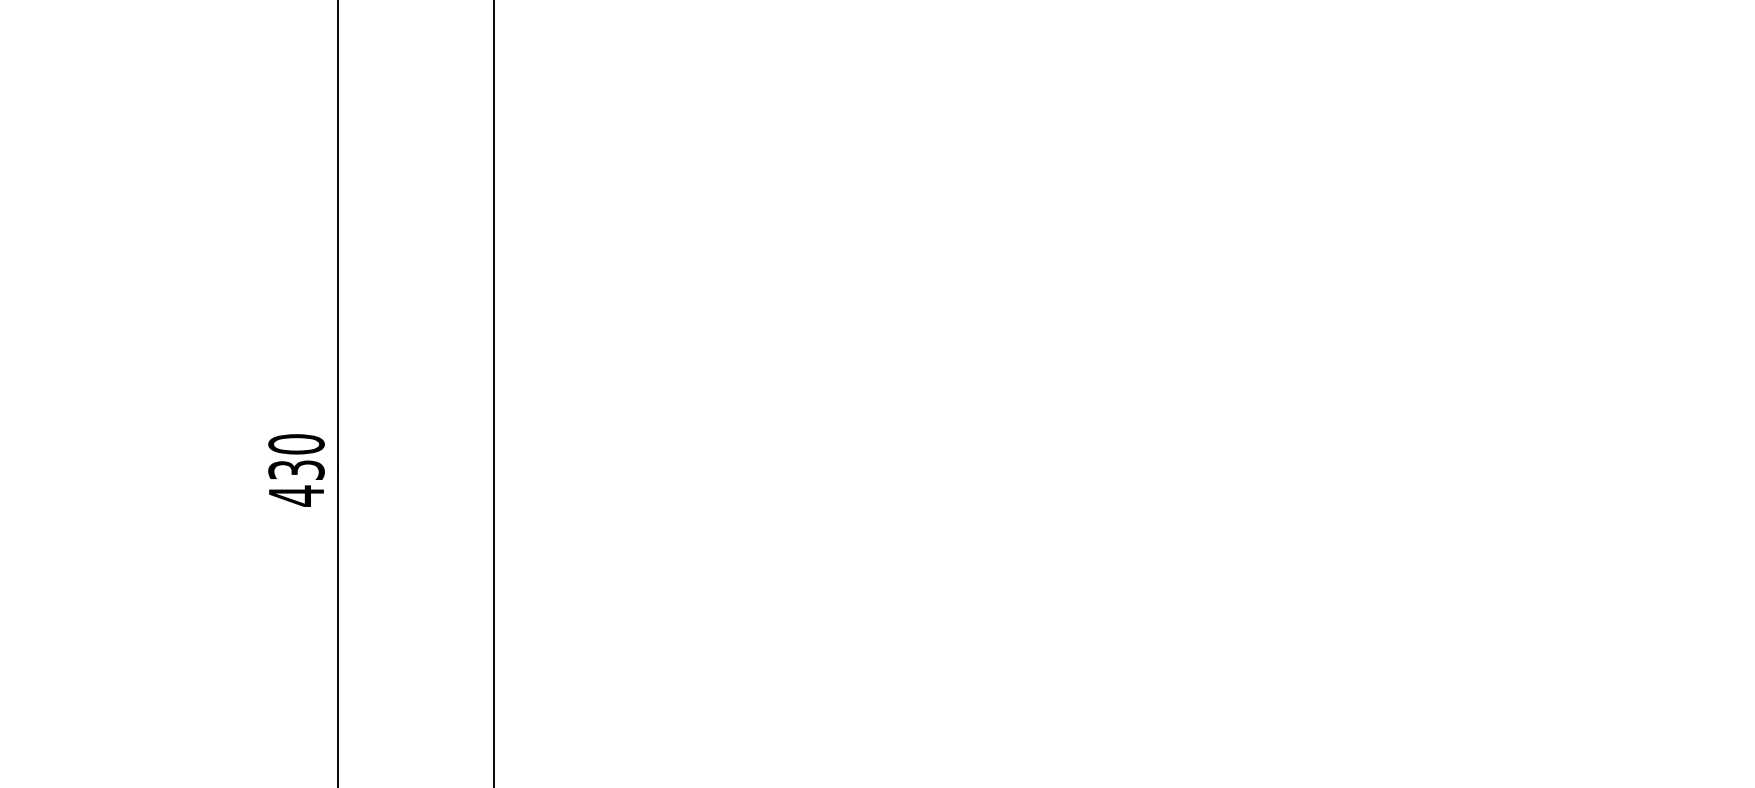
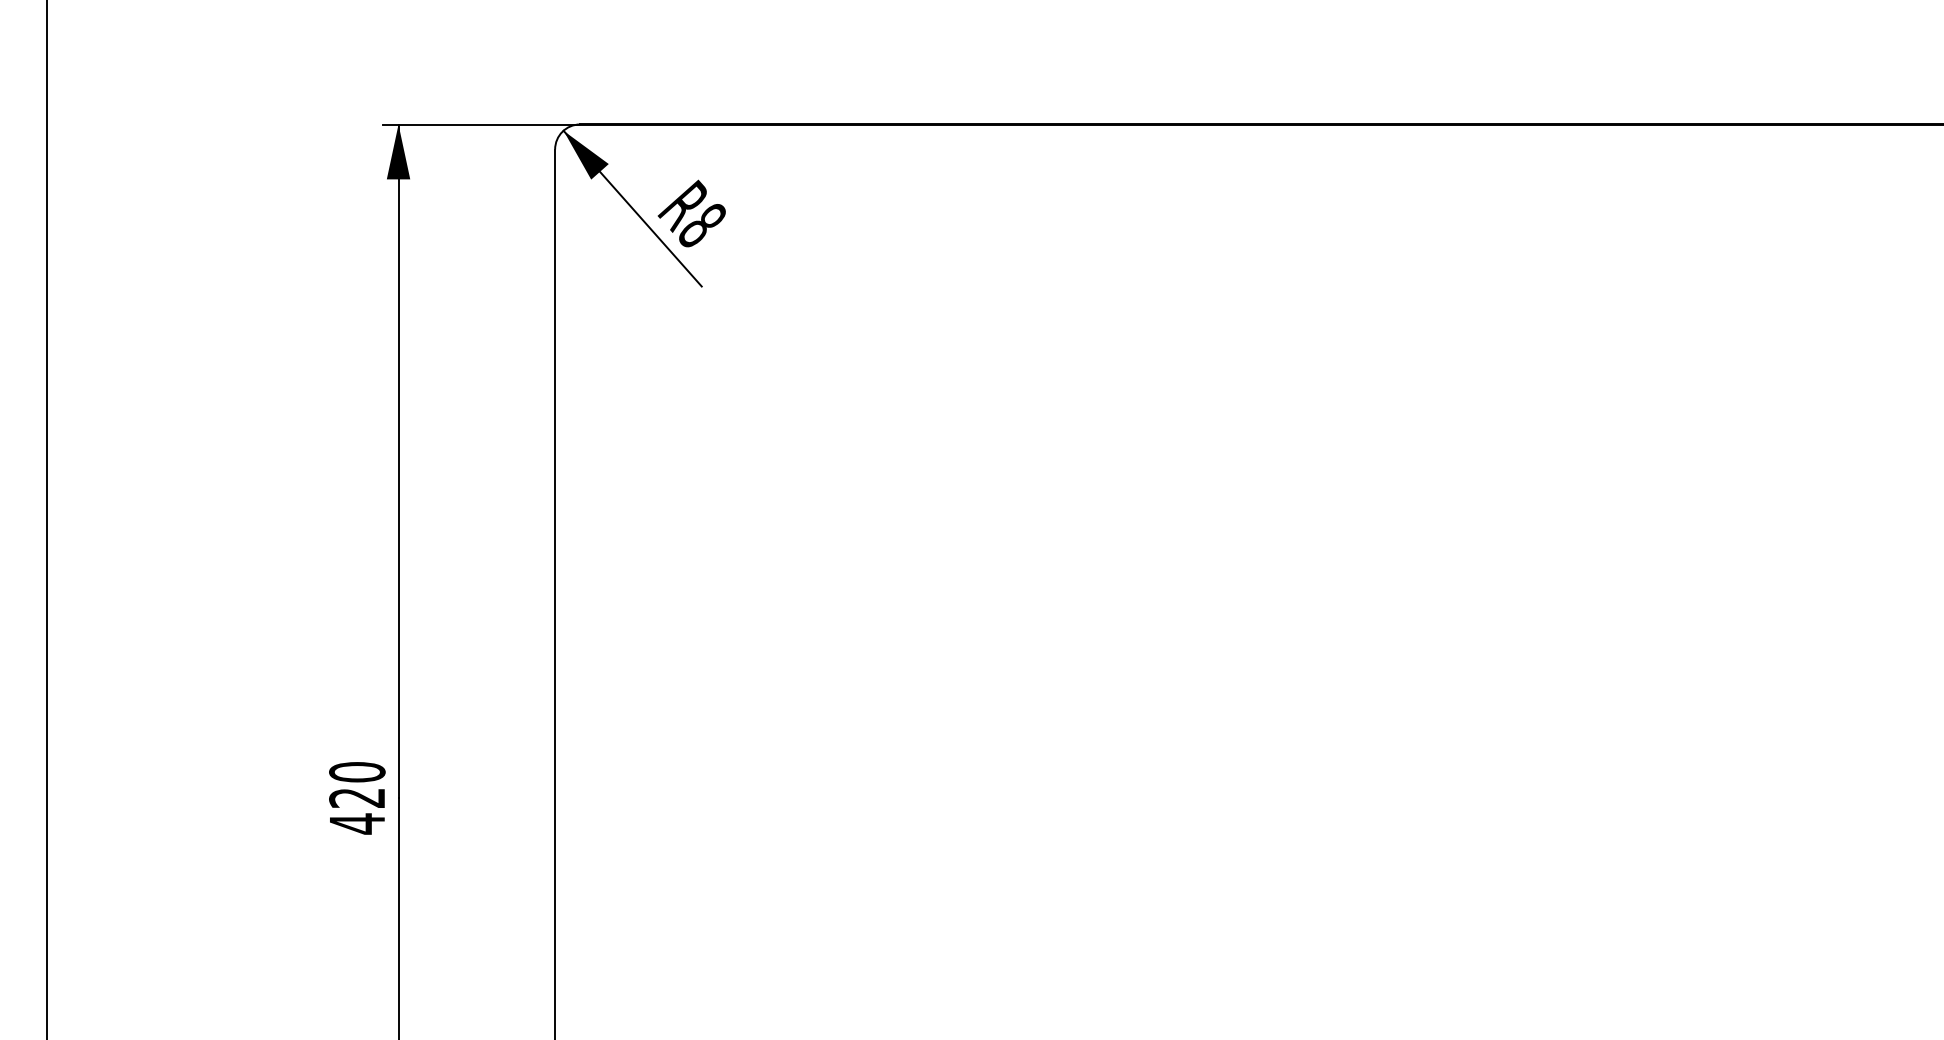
text: (296, 469) -> (357, 797), 430 -> 420

